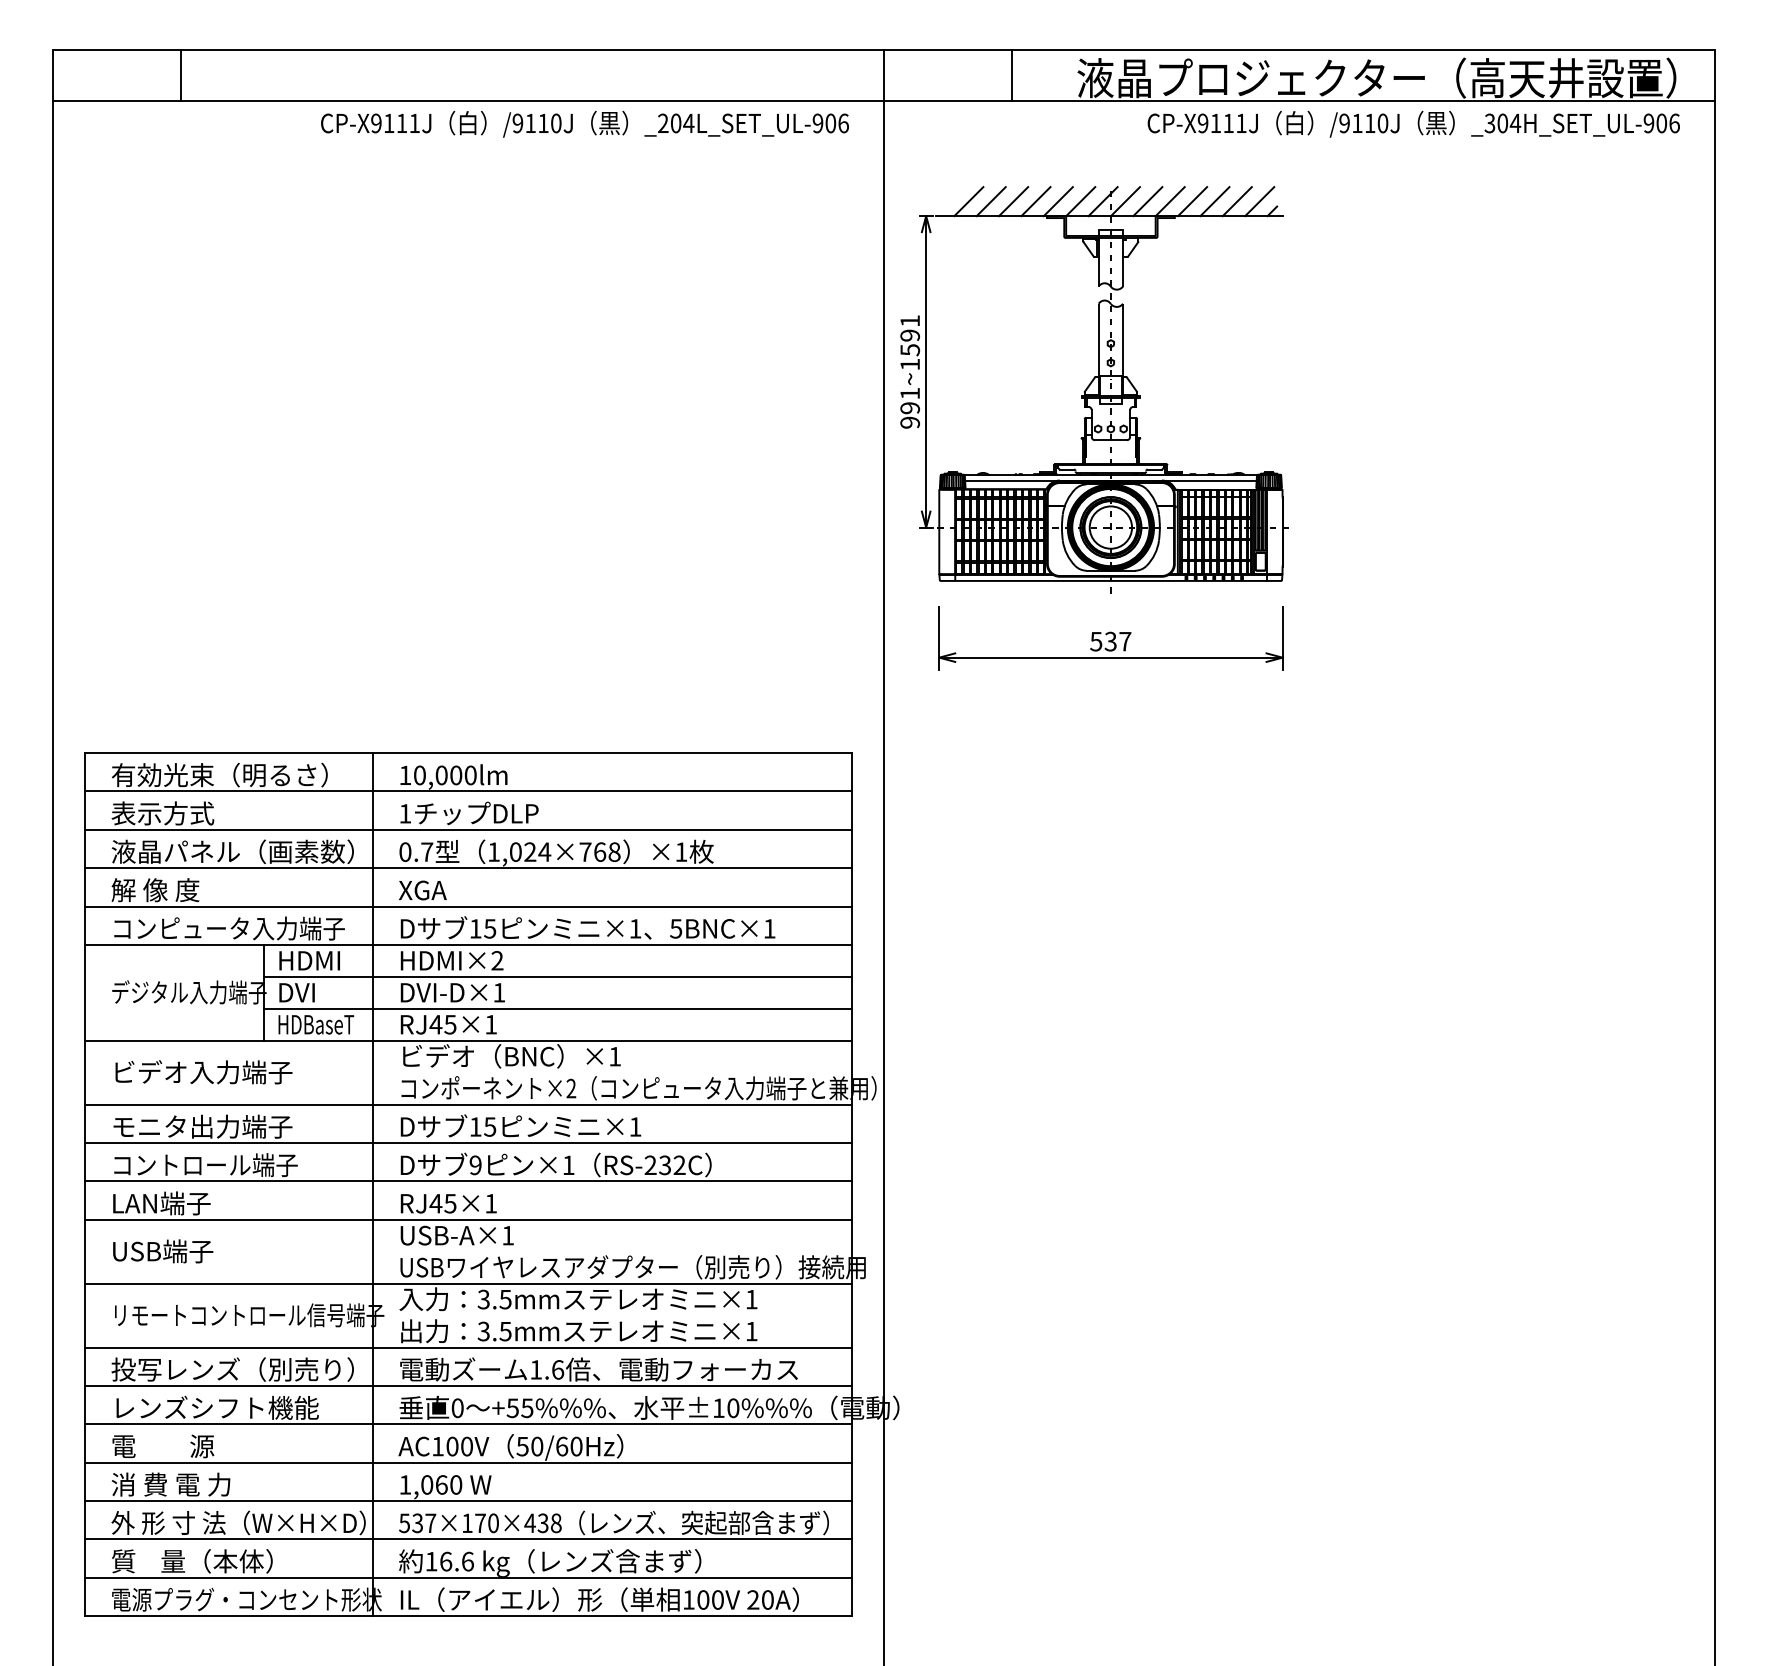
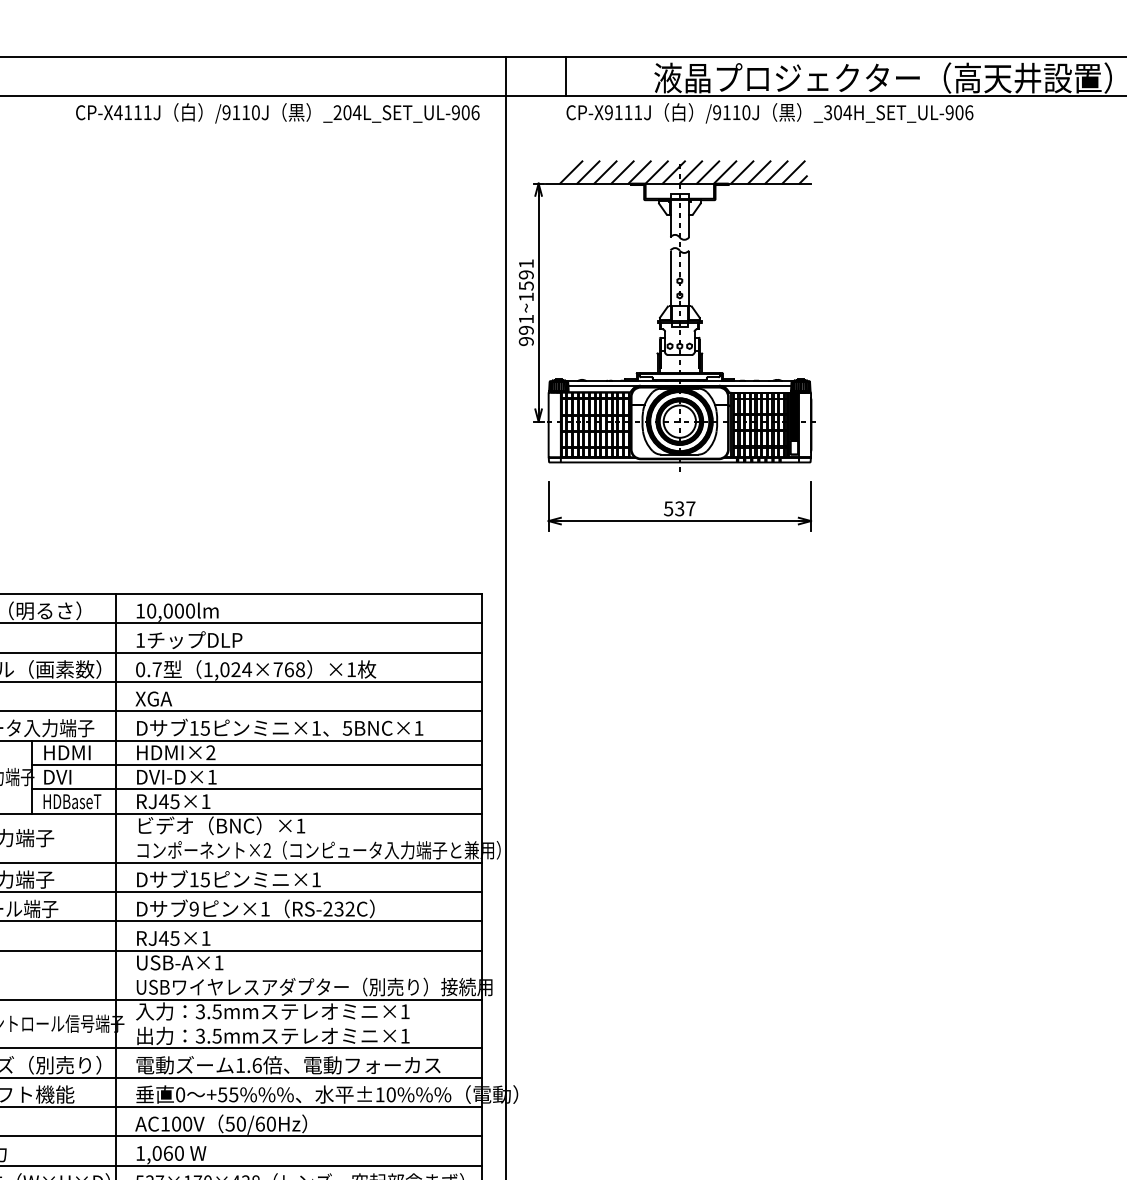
line: (1011, 75) -> (565, 76), moved
text: (376, 123) -> (118, 112), CP-X9111J -> CP-X4111J
text: (1413, 123) -> (769, 112), moved

